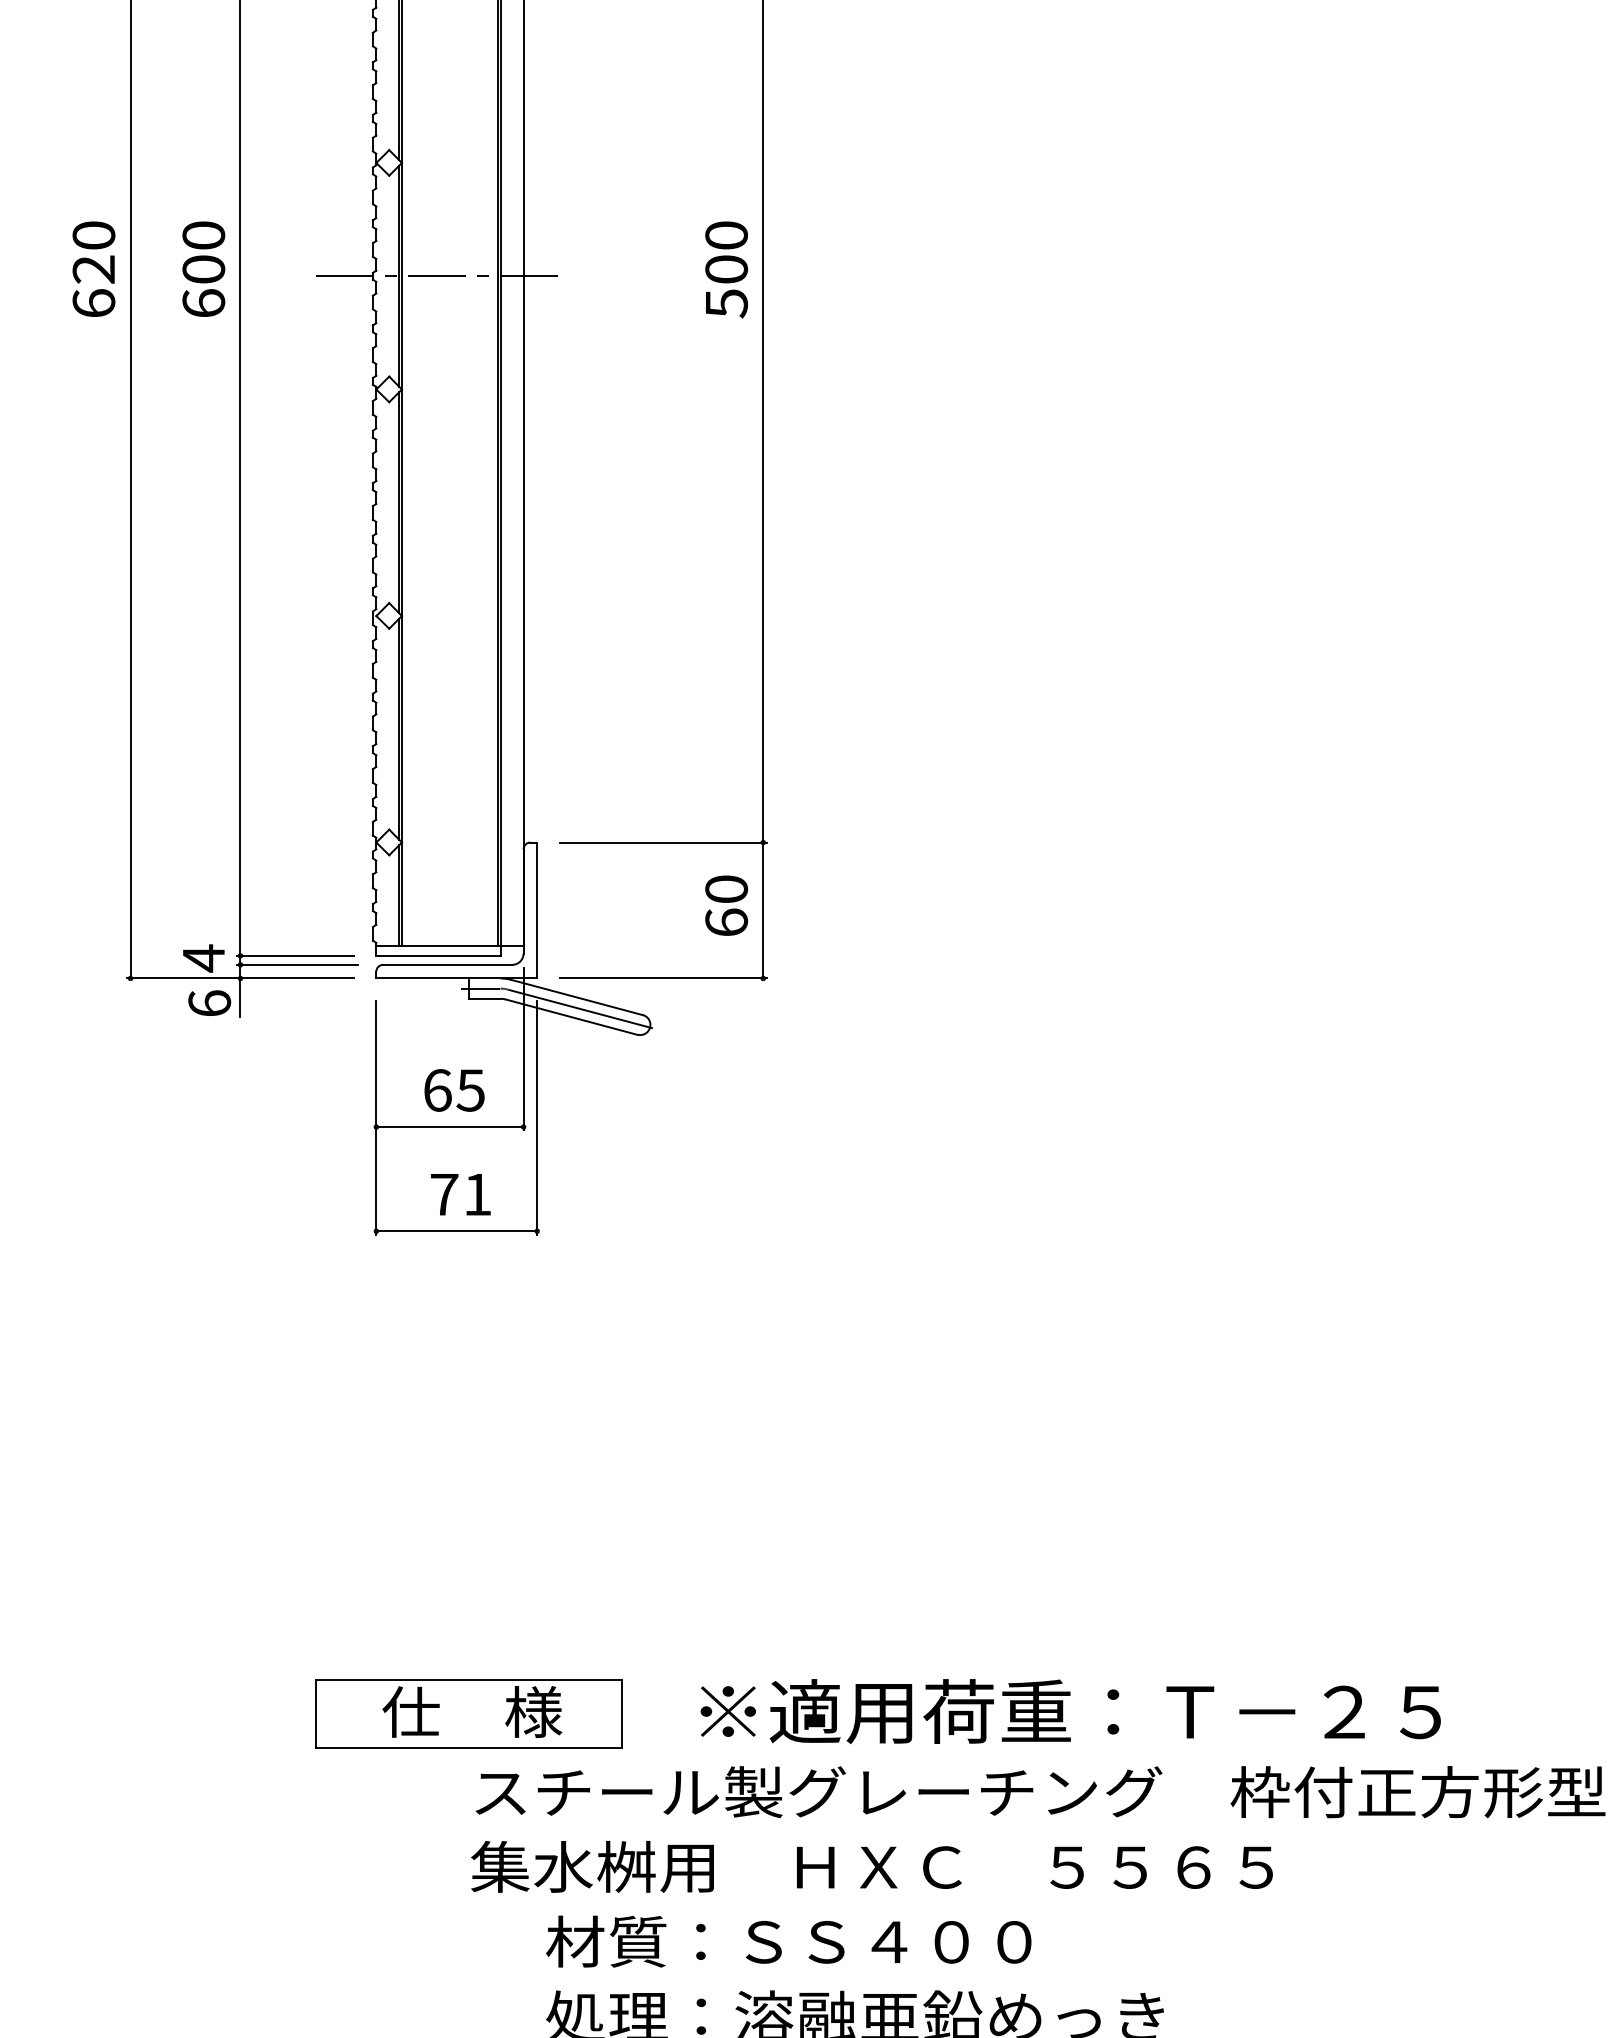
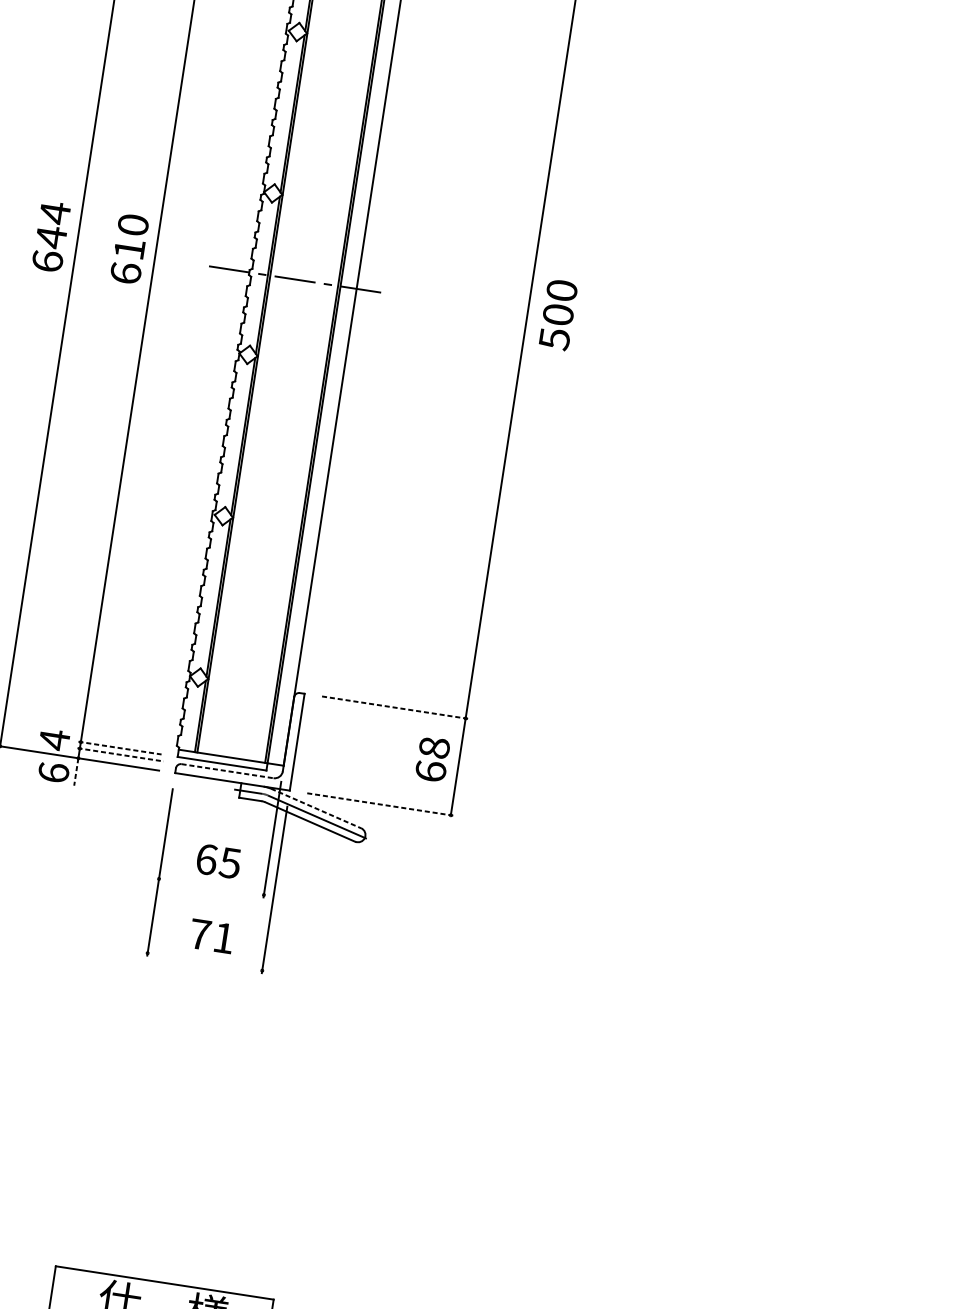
text: (93, 252) -> (52, 225), 620 -> 644
text: (203, 269) -> (129, 249), 600 -> 610
text: (726, 269) -> (558, 314), moved
line: (662, 842) -> (393, 707), solid -> dashed
text: (726, 889) -> (434, 747), 60 -> 68
line: (295, 955) -> (120, 747), solid -> dashed
line: (297, 964) -> (120, 754), solid -> dashed
line: (447, 964) -> (227, 770), solid -> dashed
line: (662, 978) -> (379, 804), solid -> dashed
line: (577, 997) -> (316, 808), solid -> dashed
line: (240, 998) -> (76, 772), solid -> dashed
line: (449, 1127) -> (211, 887), removed
line: (456, 1231) -> (204, 962), removed

